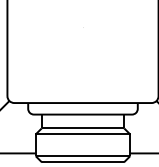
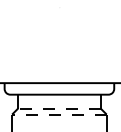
line: (82, 128) -> (58, 108), solid -> dashed
line: (82, 134) -> (58, 114), solid -> dashed

